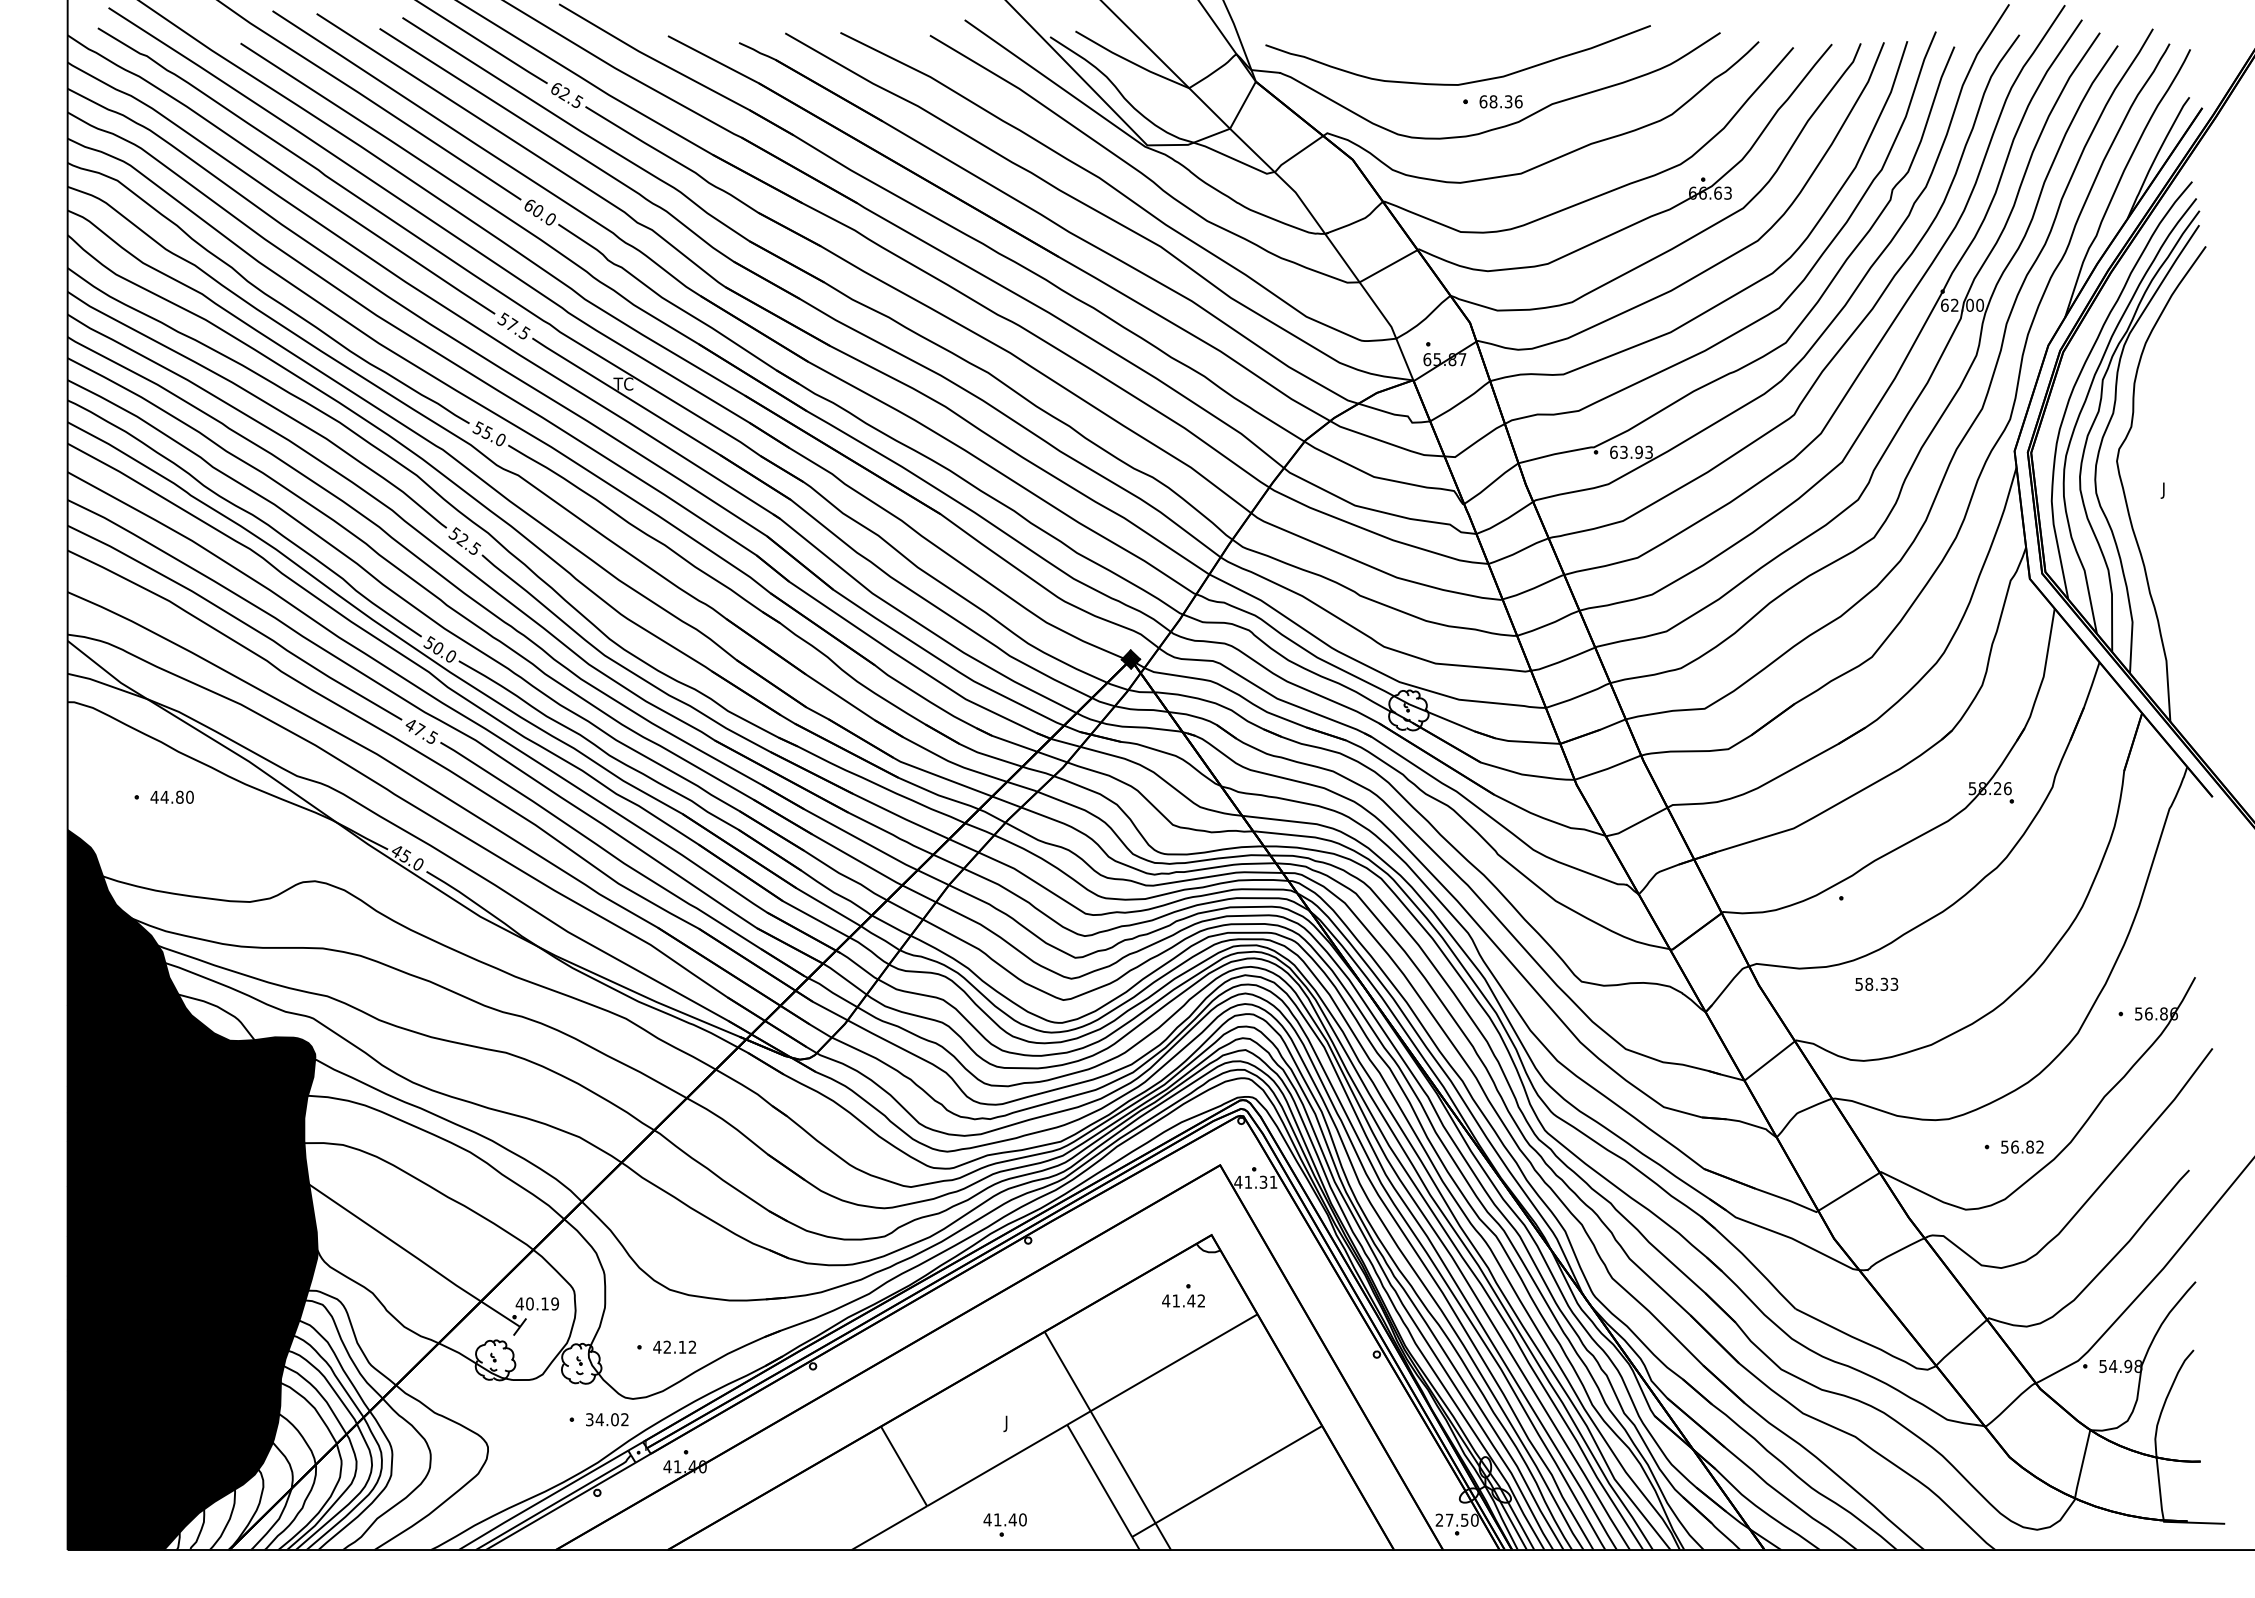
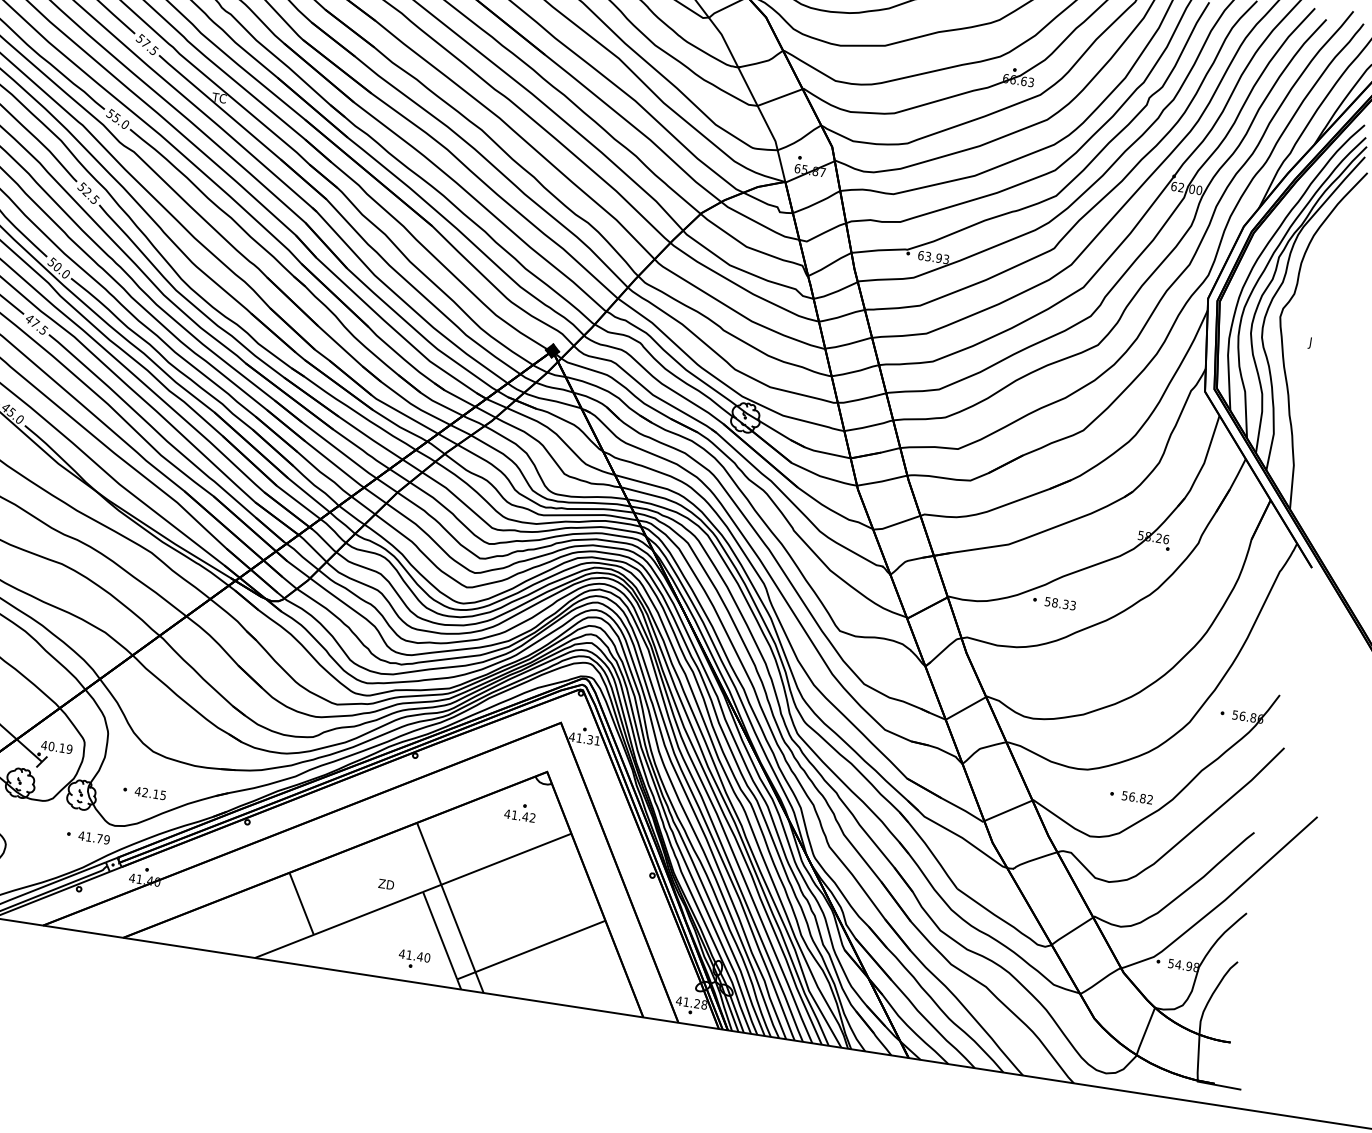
text: (1876, 983) -> (1060, 603), moved
text: (692, 1346) -> (163, 794), 42.12 -> 42.15
text: (606, 1419) -> (93, 837), 34.02 -> 41.79
text: (1014, 1423) -> (385, 885), J -> ZD
text: (1456, 1519) -> (691, 1002), 27.50 -> 41.28
part: (1004, 1524) -> (413, 959), moved

